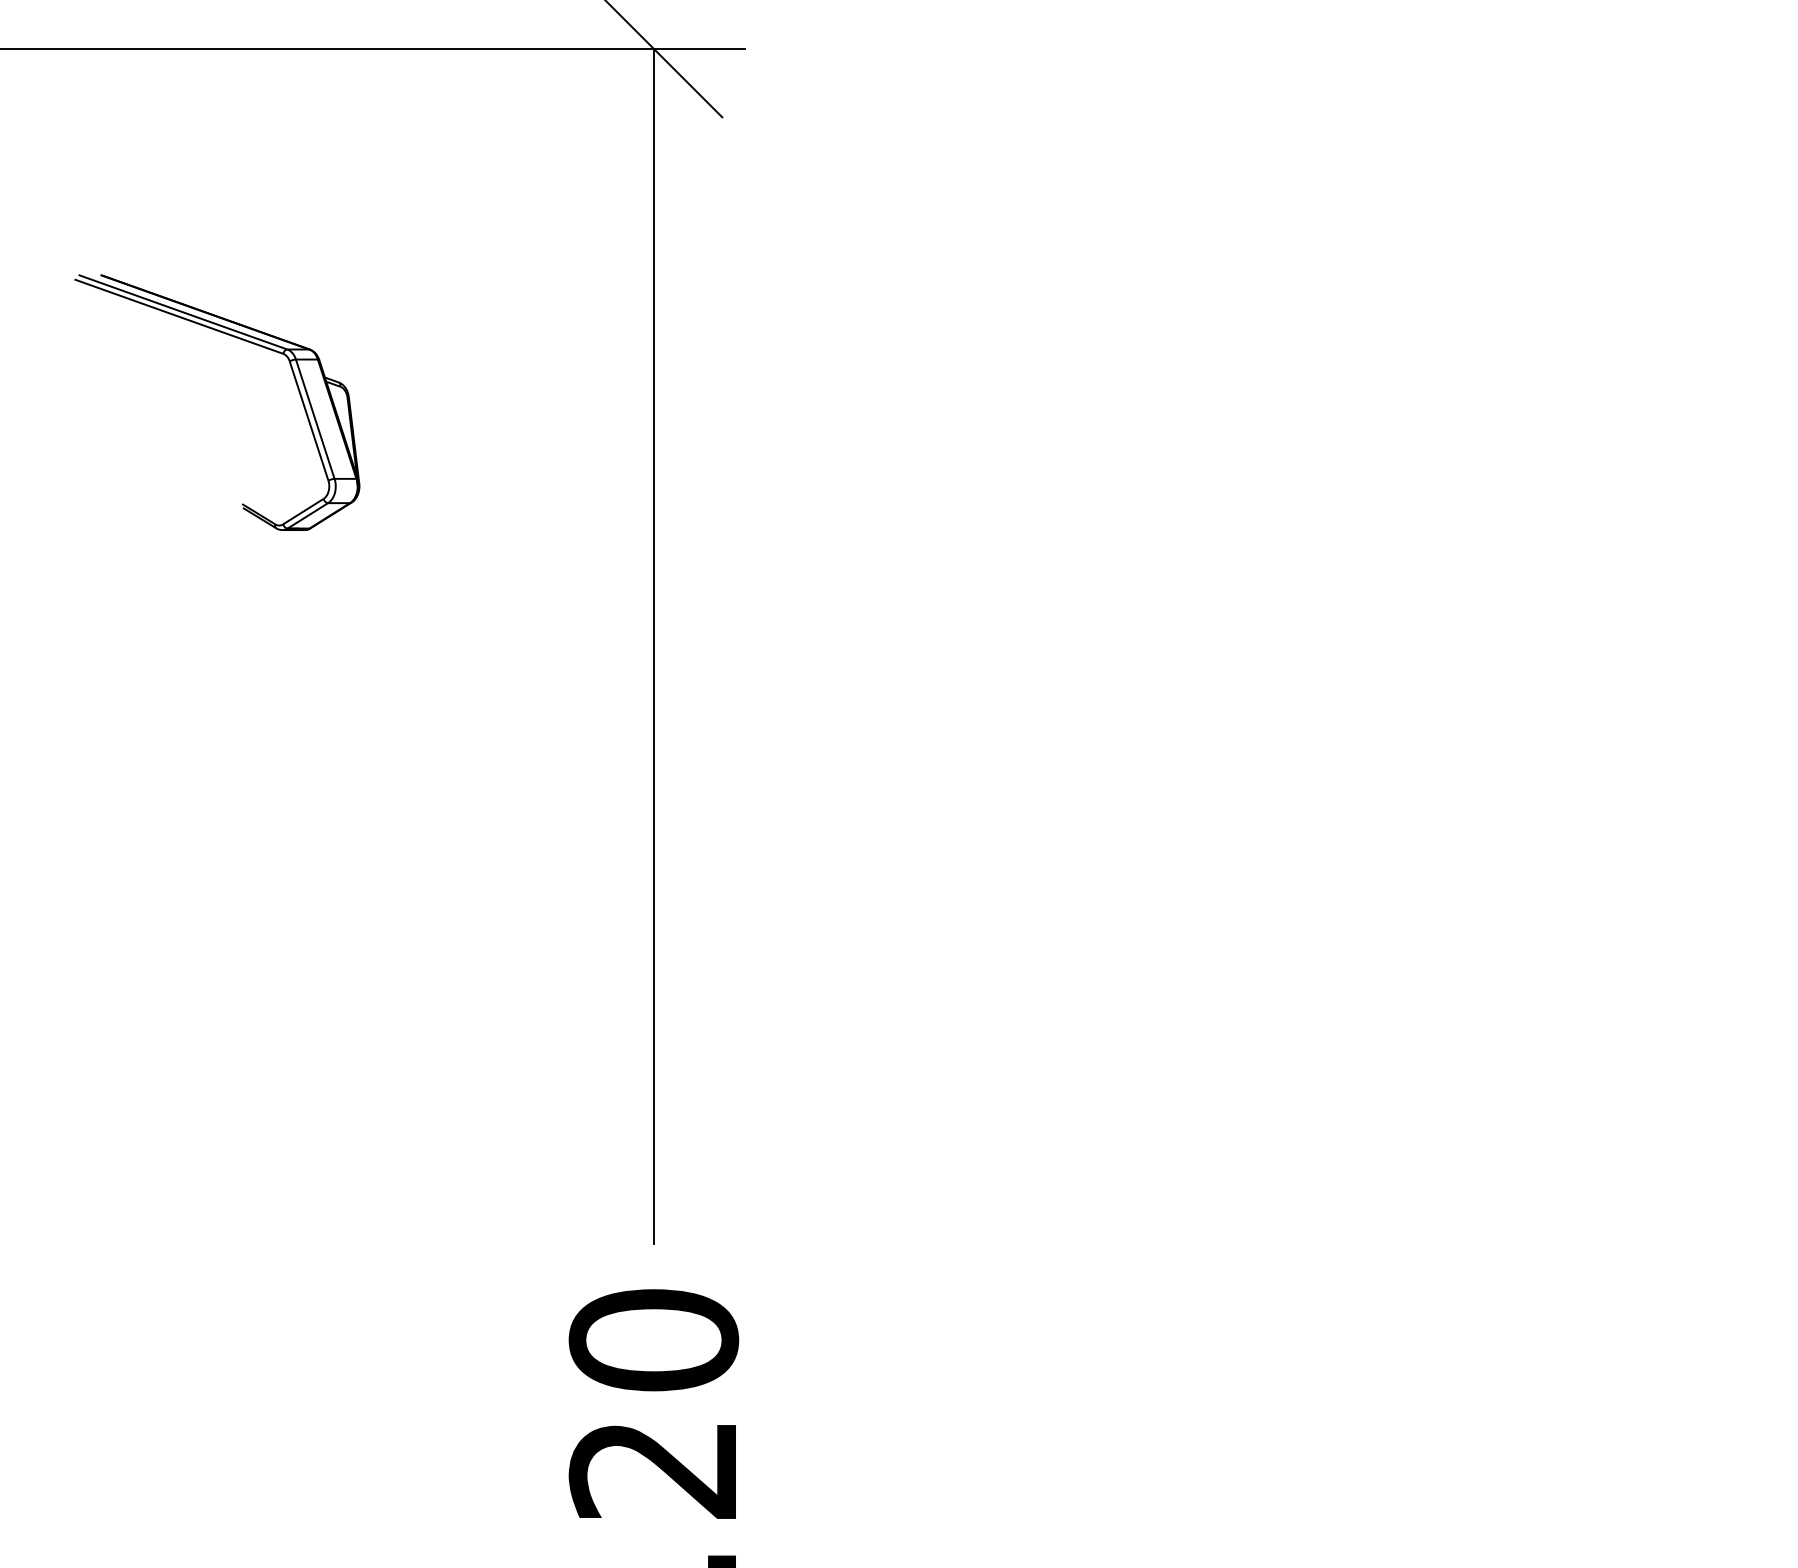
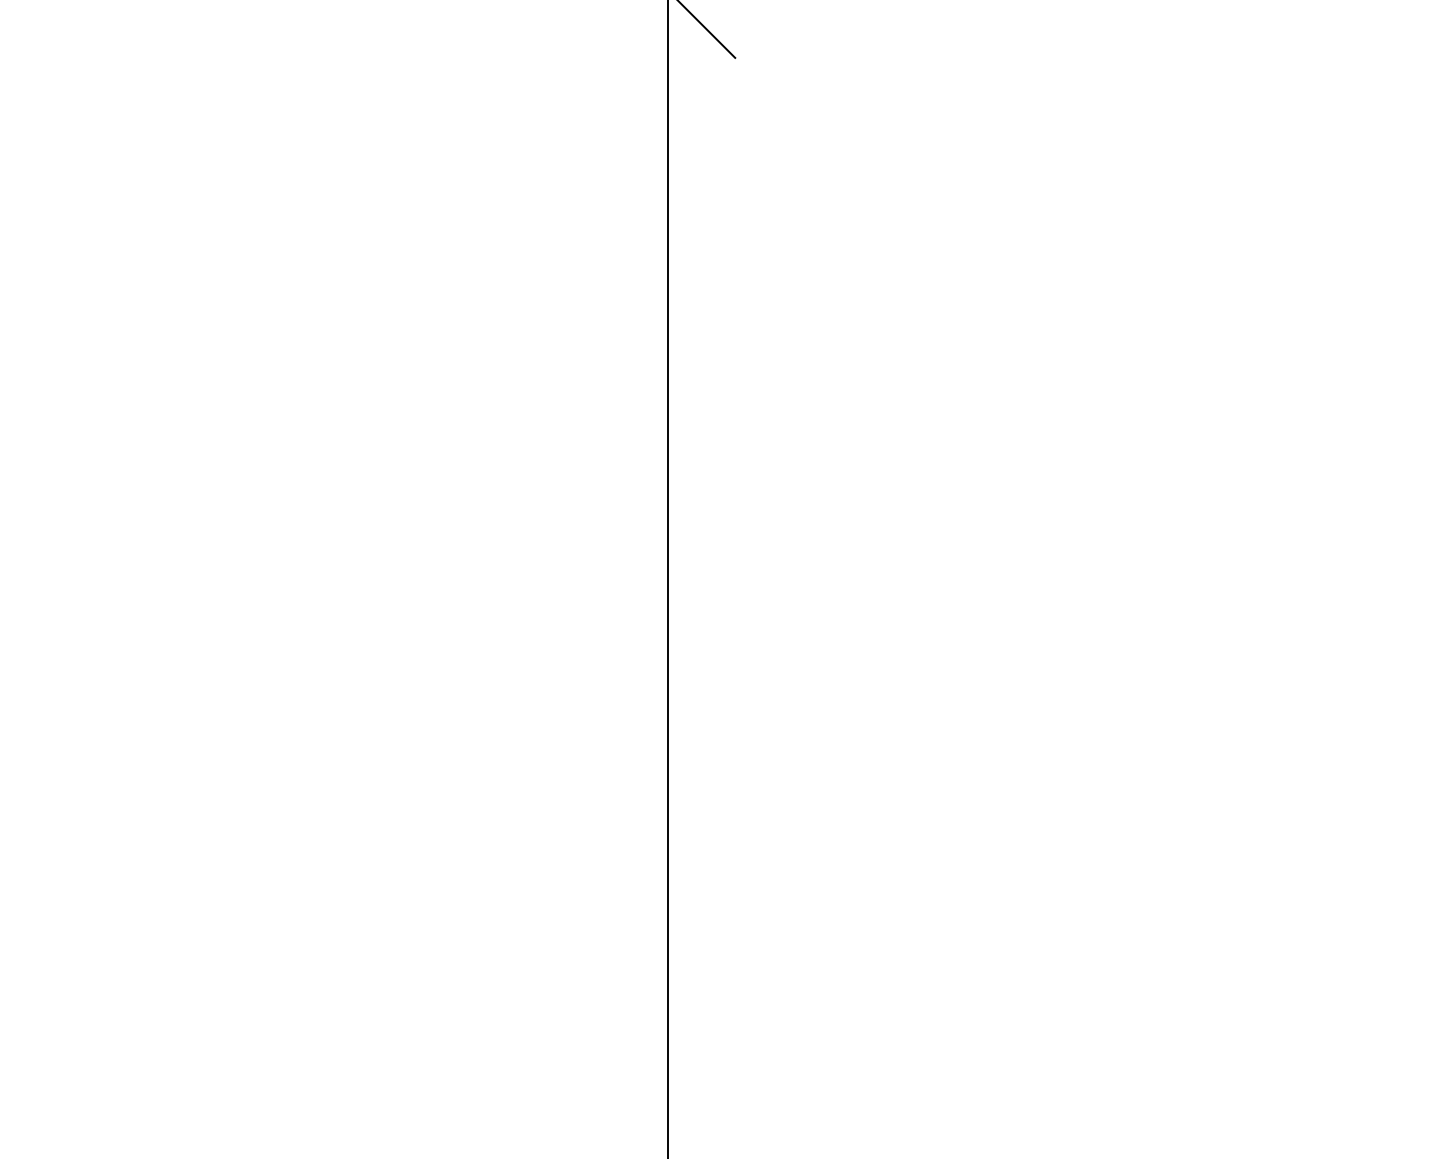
part: (239, 339) -> (259, 276), removed

